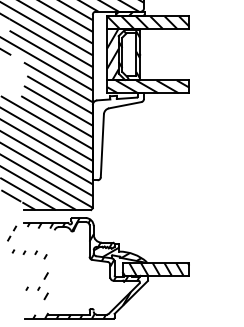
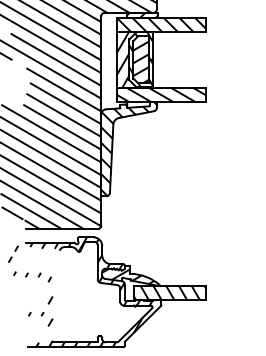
hatch: (128, 57) -> (140, 62), added
hatch: (117, 136) -> (128, 148), added

